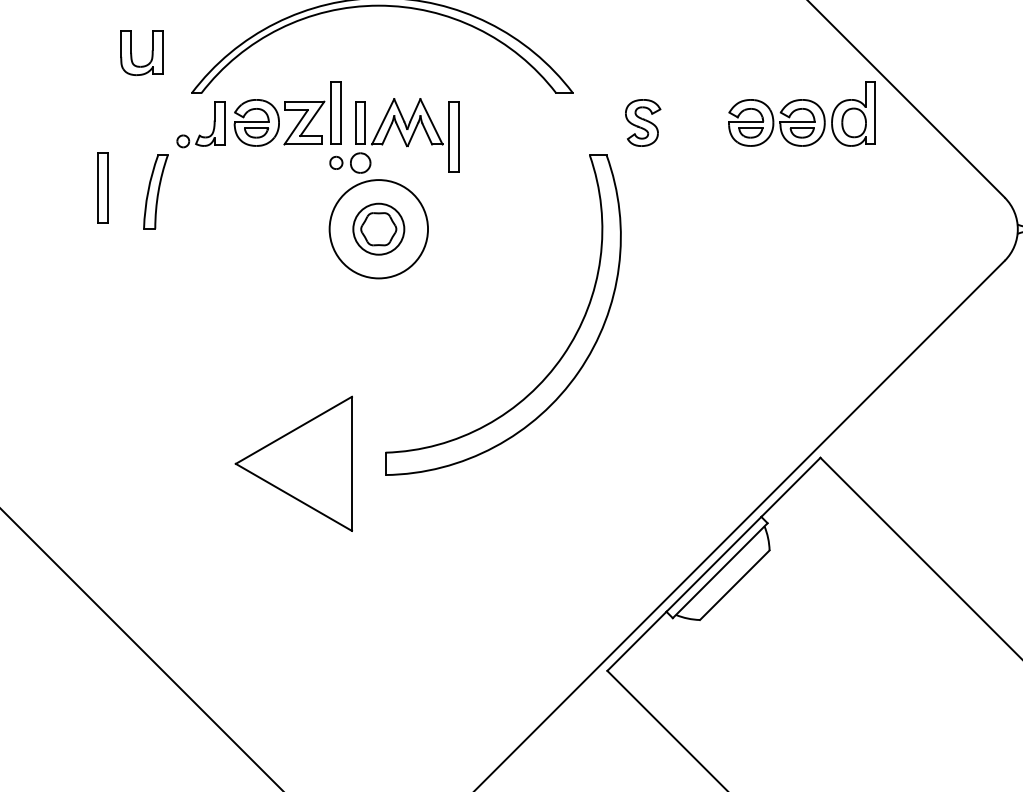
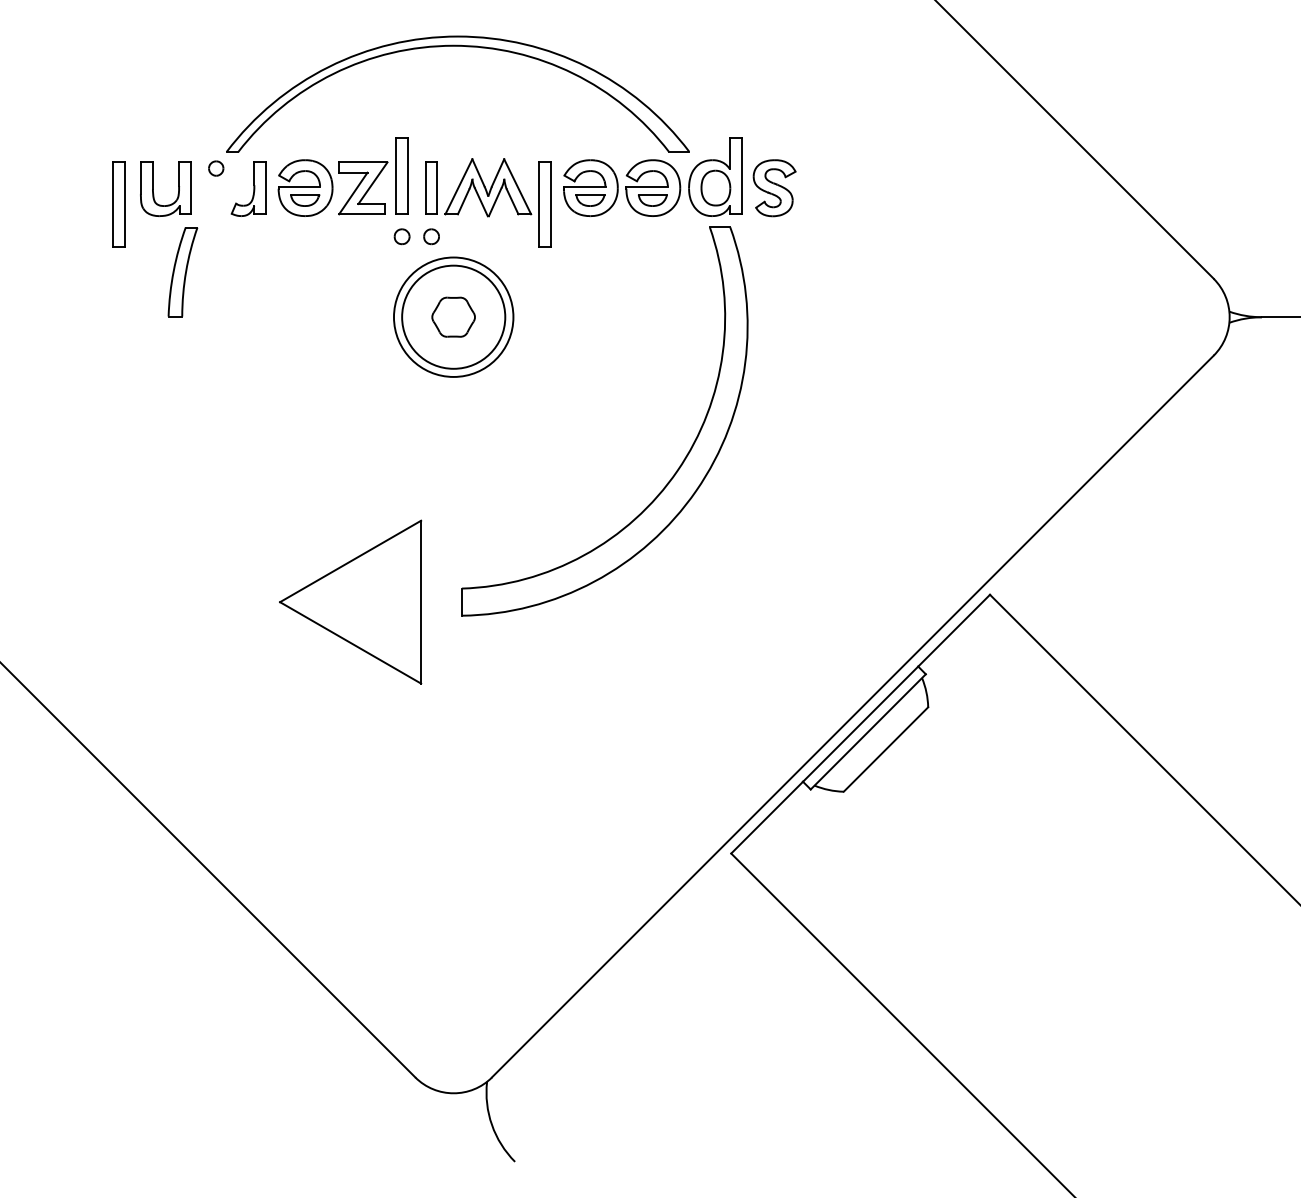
part: (131, 52) -> (153, 188), moved
part: (801, 113) -> (652, 176), moved
part: (183, 141) -> (216, 168), moved
part: (360, 162) -> (431, 236), size x0.62
part: (102, 187) -> (118, 204), moved
circle: (378, 228) -> (453, 316), size x1.67

